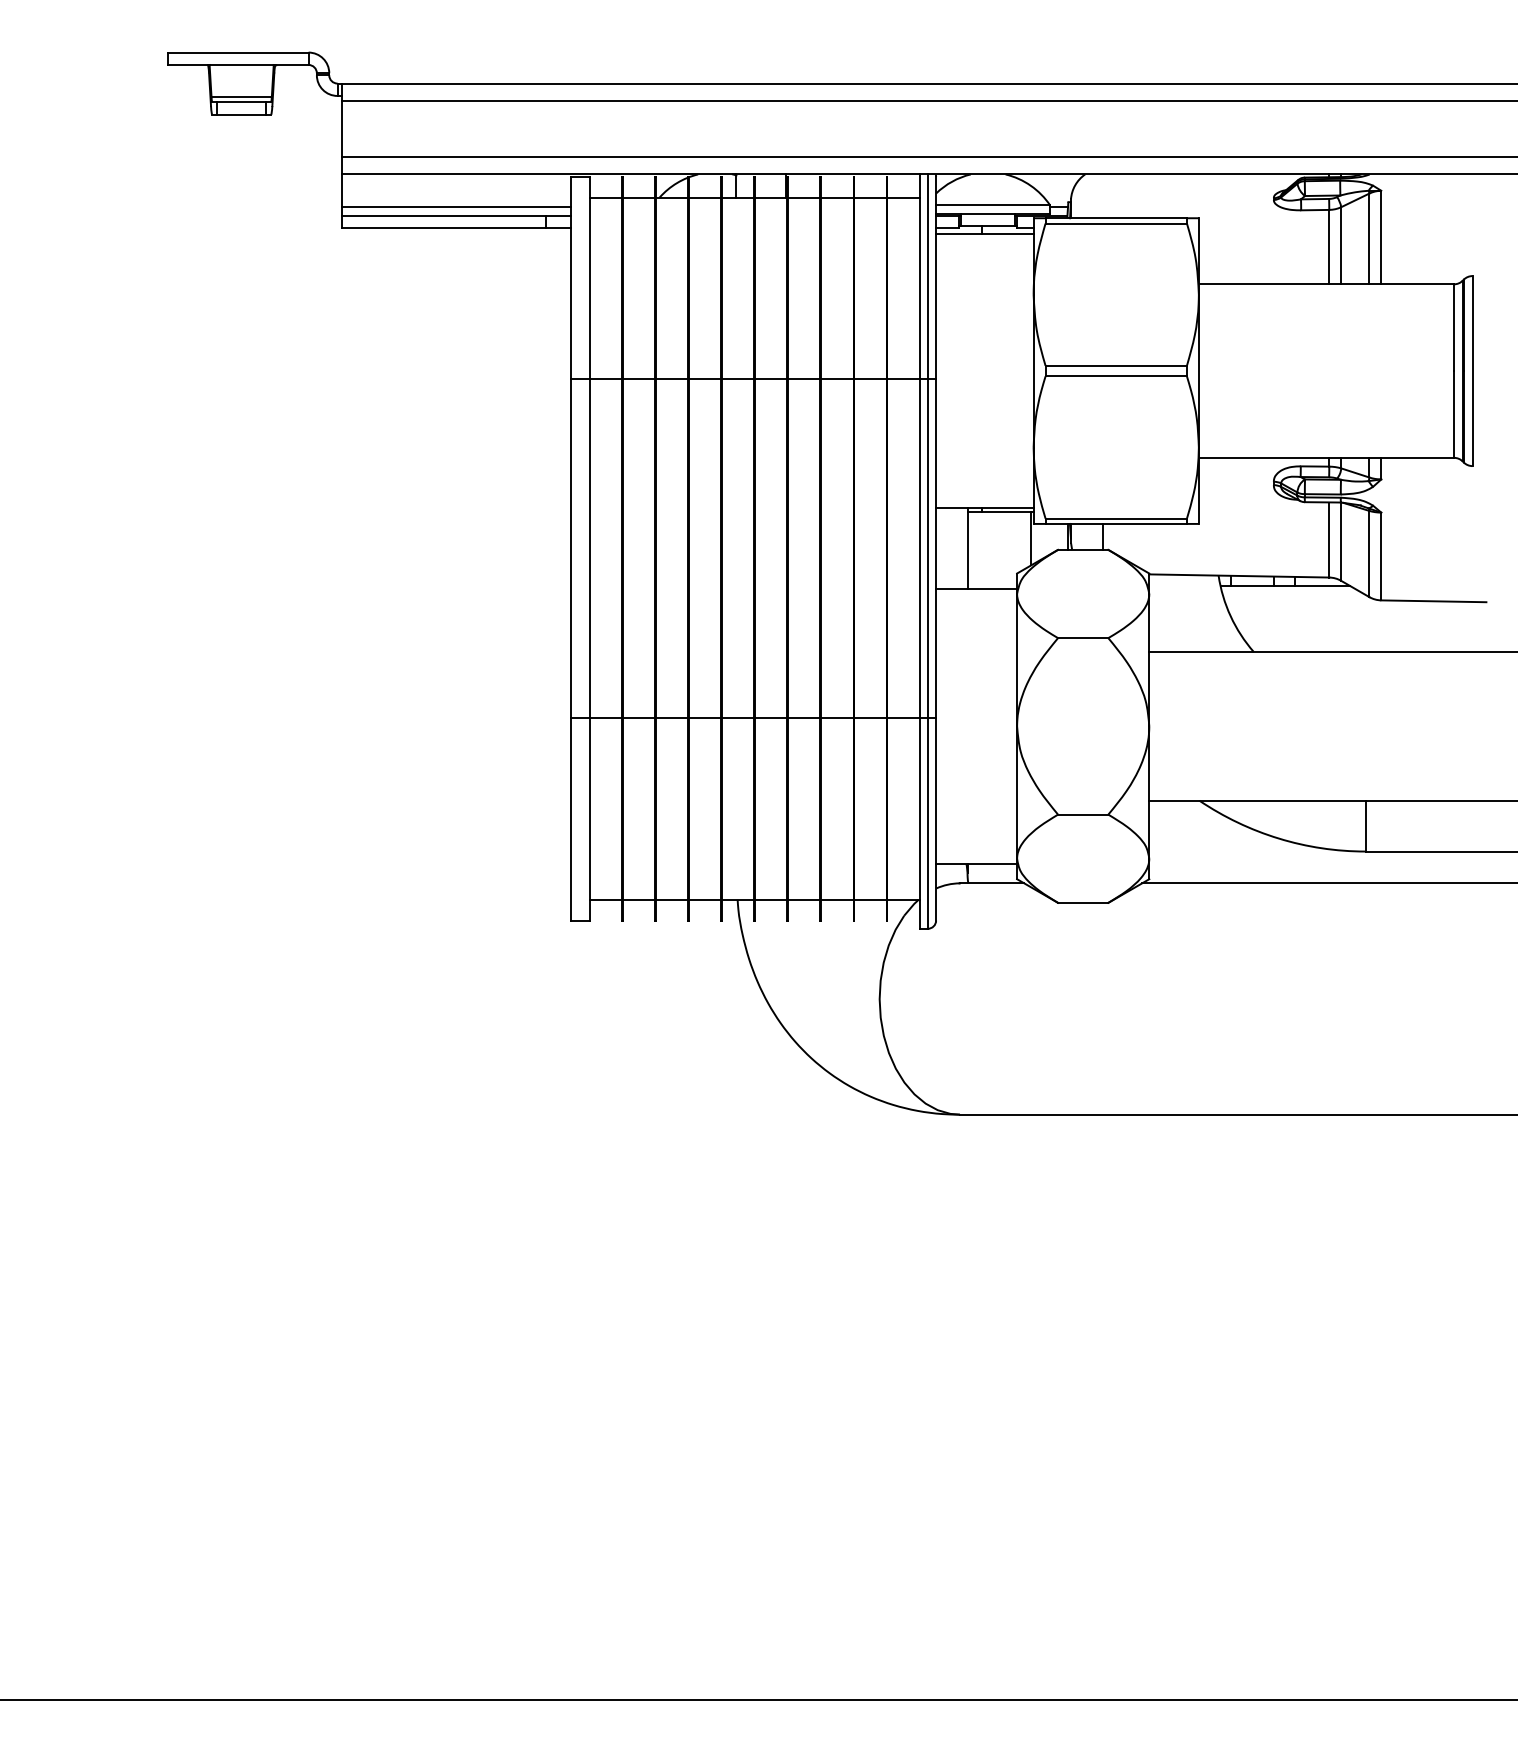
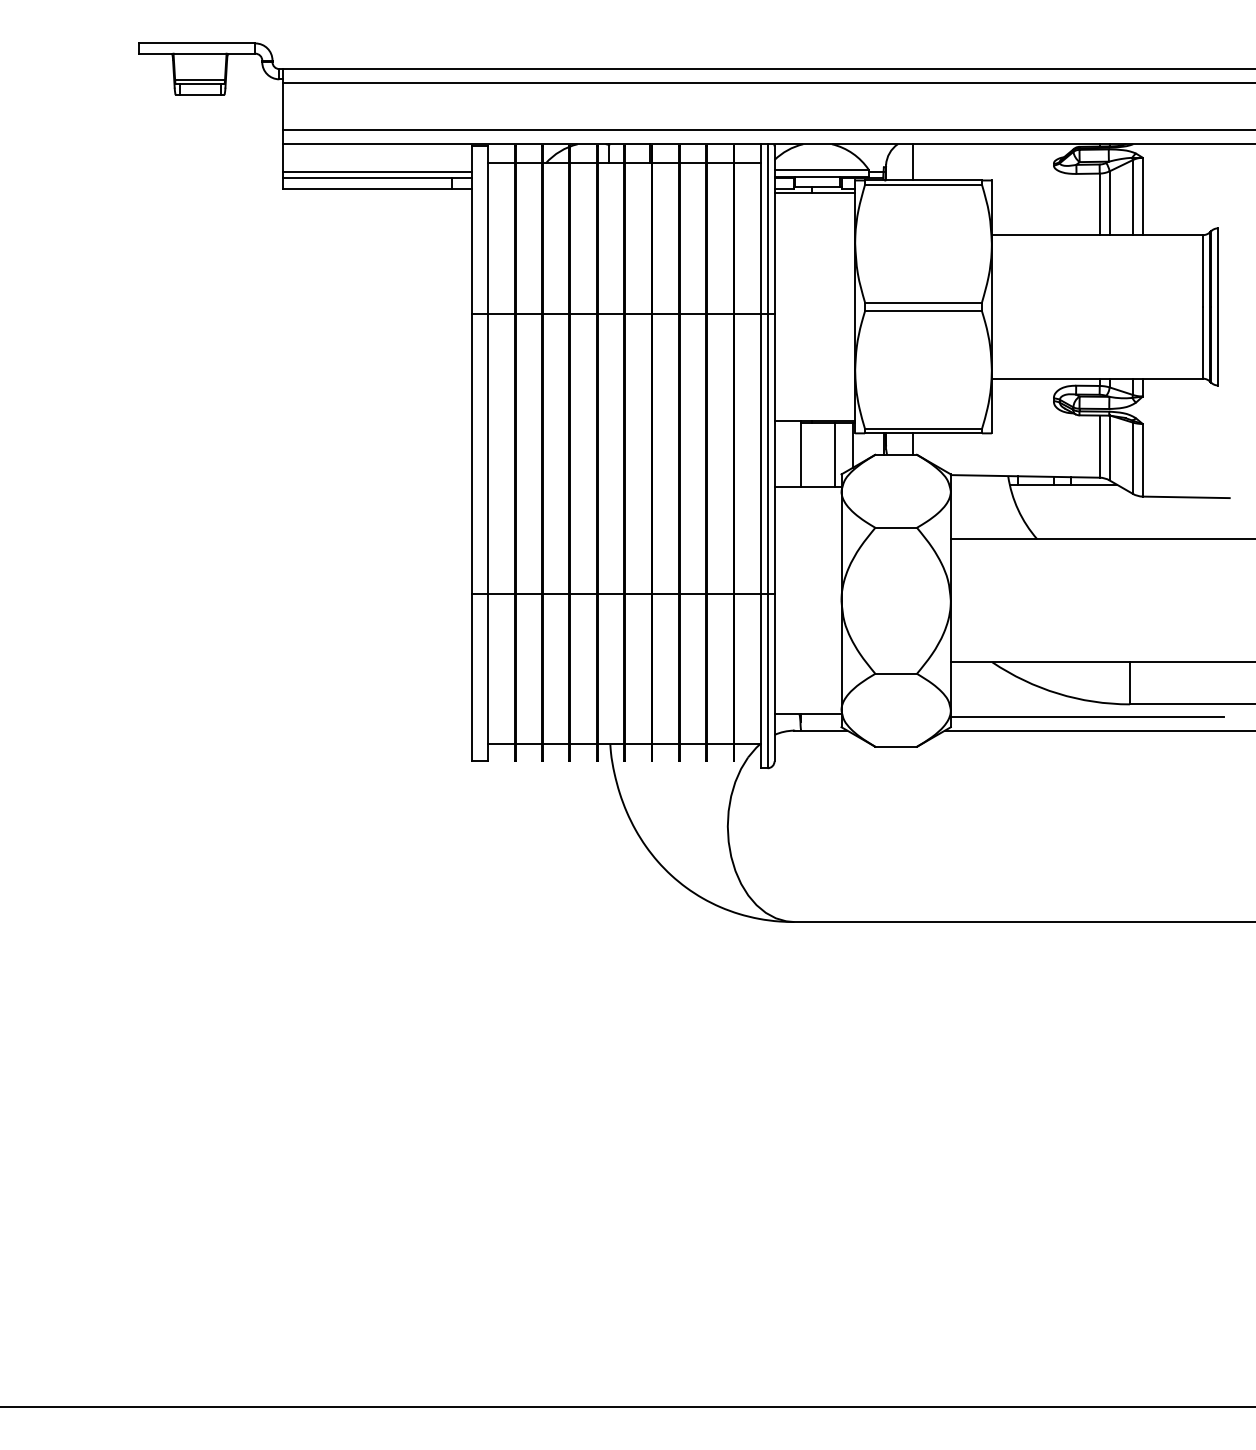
line: (1103, 196) -> (912, 162), added
line: (1009, 550) -> (835, 455), added
line: (1314, 866) -> (1087, 716), added

